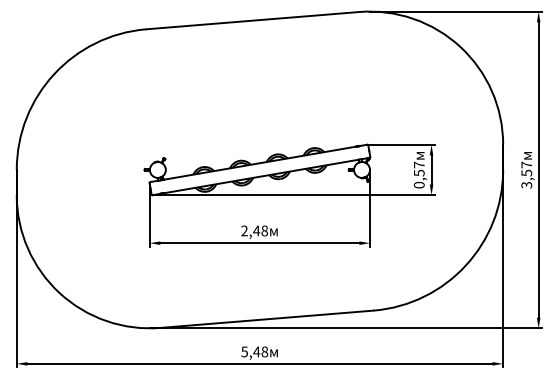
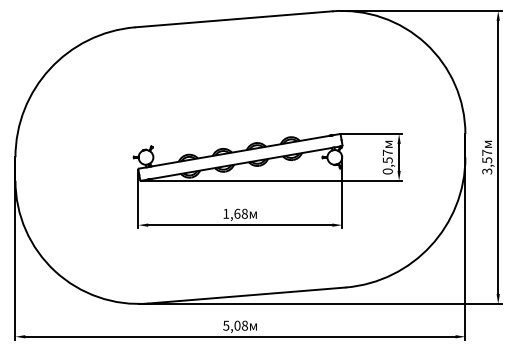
text: (250, 230) -> (231, 213), 2,48 -> 1,68
text: (256, 351) -> (237, 325), 5,48 -> 5,08

